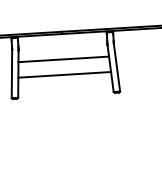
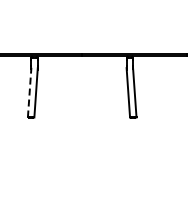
line: (63, 59) -> (81, 81), removed
line: (11, 73) -> (29, 92), solid -> dashed
line: (64, 75) -> (81, 97), removed

